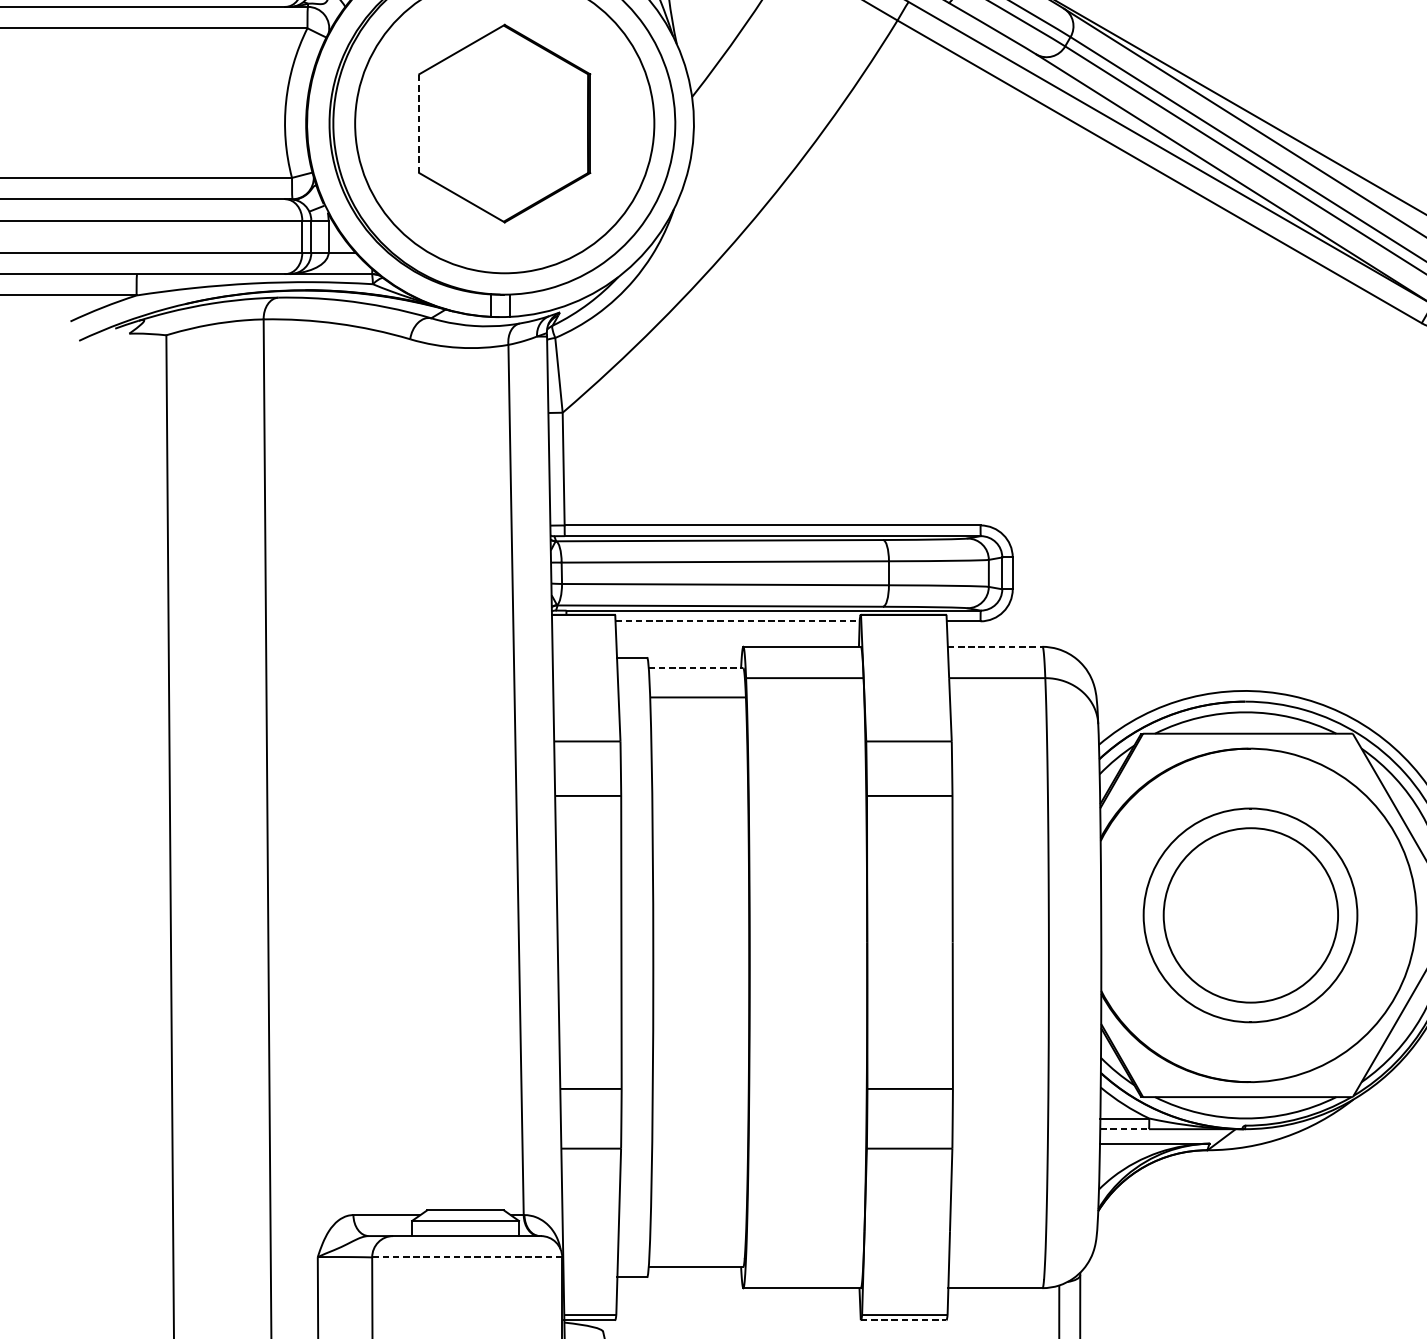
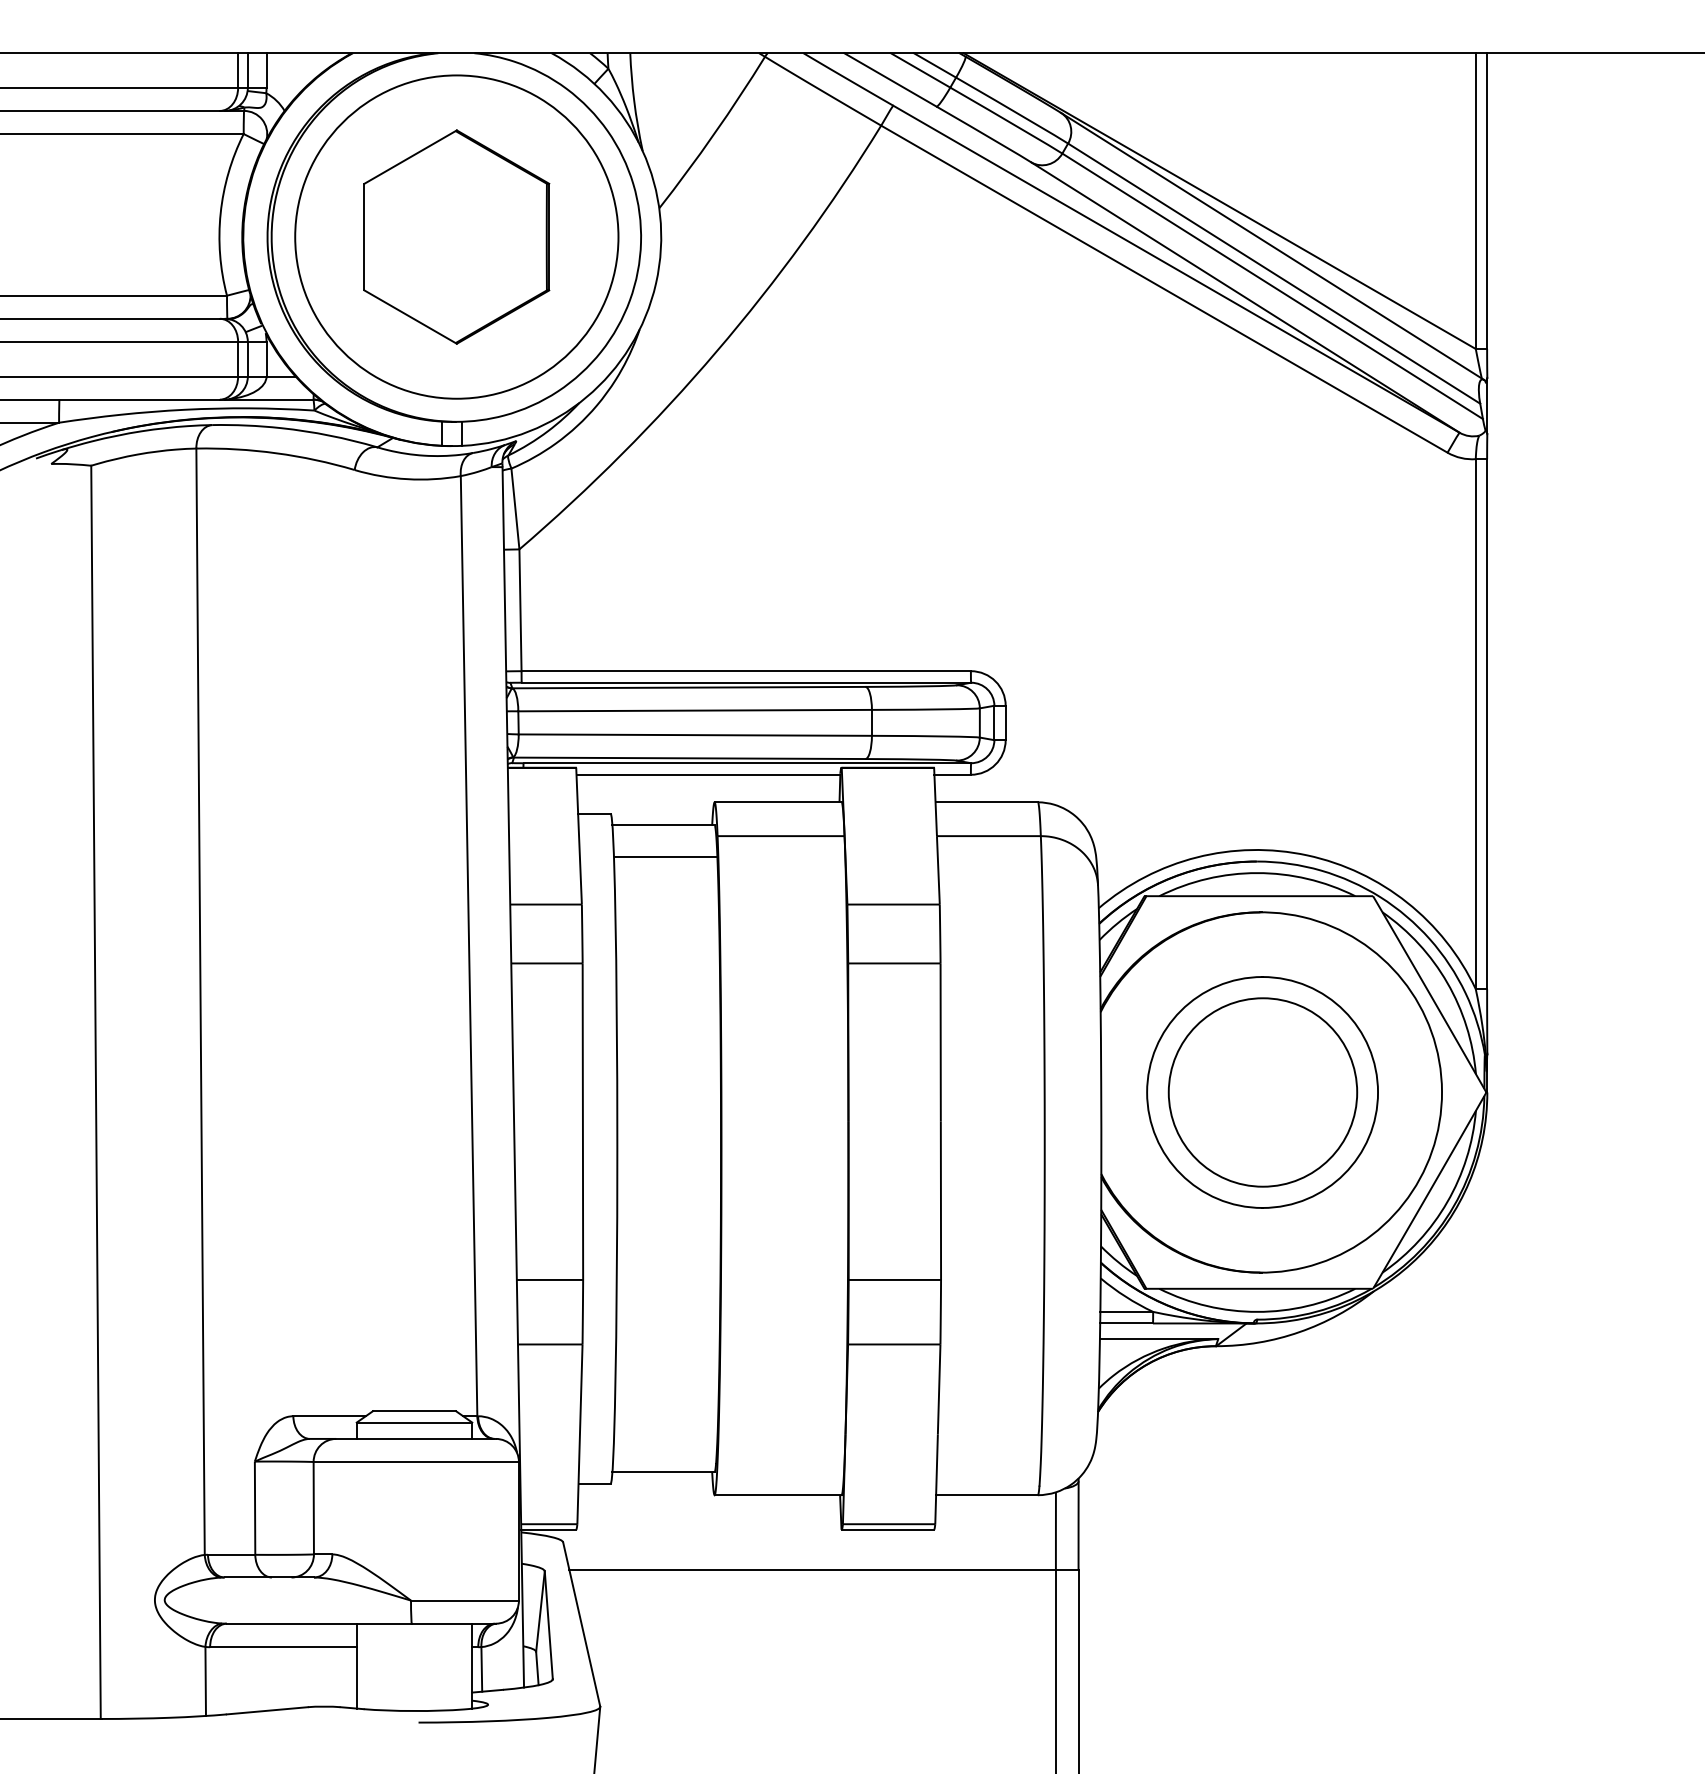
line: (419, 123) -> (364, 236), dashed -> solid
line: (737, 621) -> (708, 774), dashed -> solid
line: (995, 646) -> (987, 802), dashed -> solid
line: (696, 668) -> (664, 825), dashed -> solid
line: (1125, 1129) -> (1127, 1323), dashed -> solid
line: (467, 1257) -> (416, 1462), dashed -> solid
line: (904, 1319) -> (888, 1529), dashed -> solid

